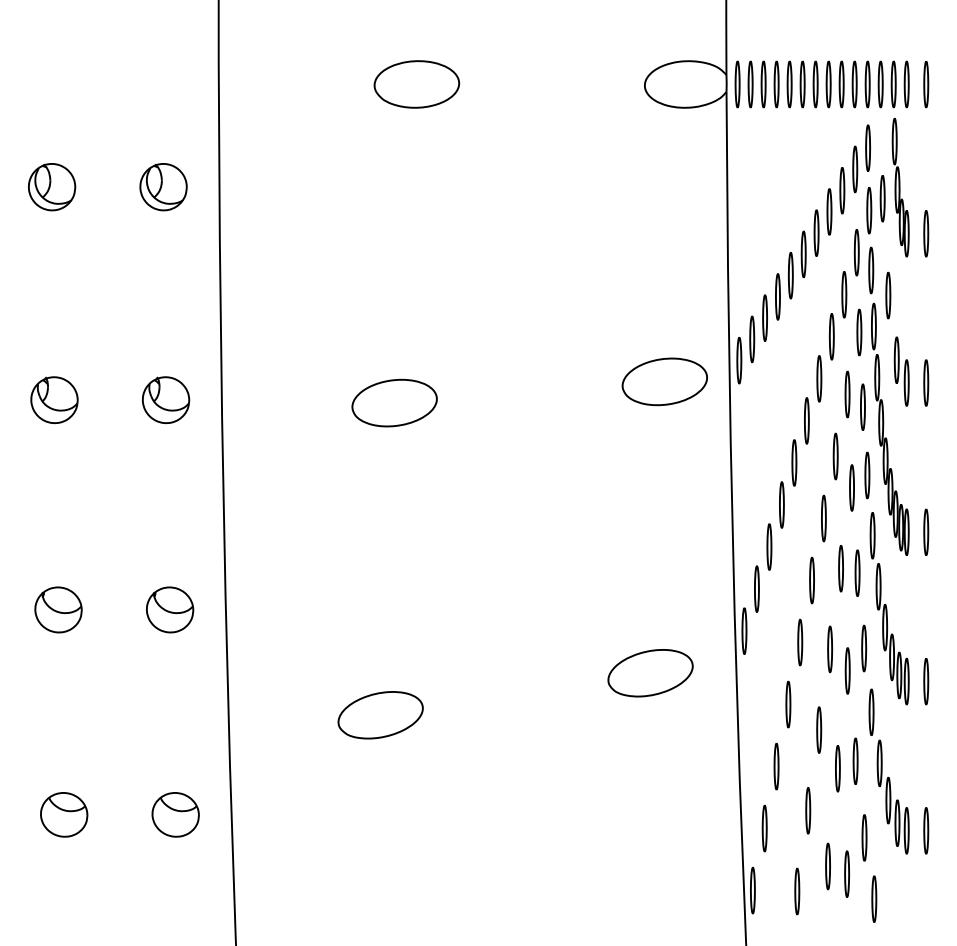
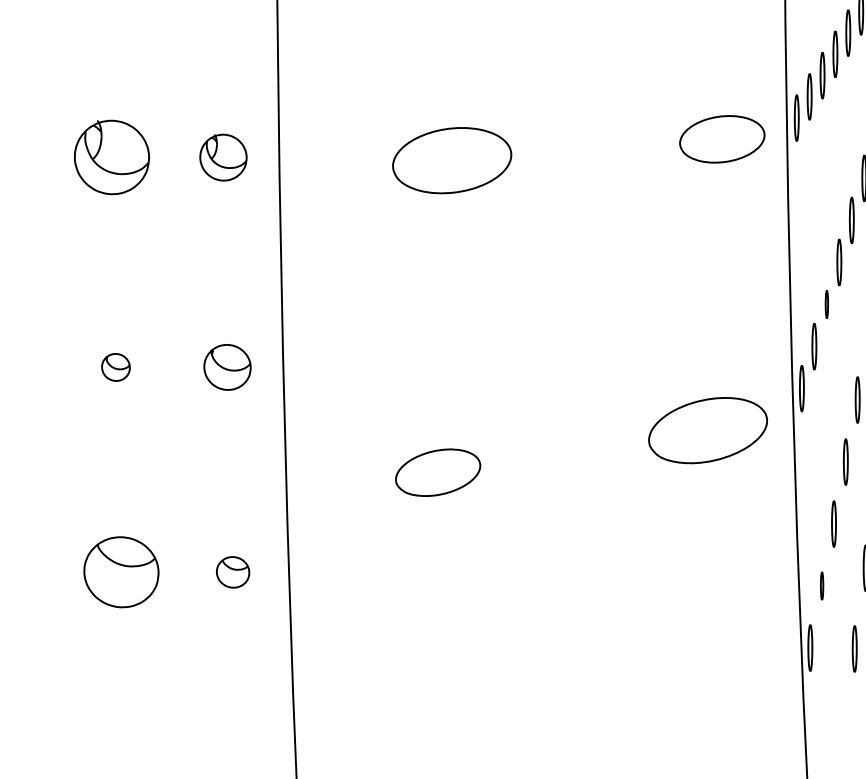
part: (54, 400) -> (111, 157), size x1.6
part: (394, 402) -> (451, 159), size x1.4
part: (769, 546) -> (826, 303), size x0.6
part: (58, 609) -> (115, 366), size x0.6
part: (650, 673) -> (707, 430), size x1.4
part: (64, 814) -> (121, 571), size x1.6
part: (175, 814) -> (232, 571), size x0.7
part: (764, 828) -> (821, 585), size x0.6

